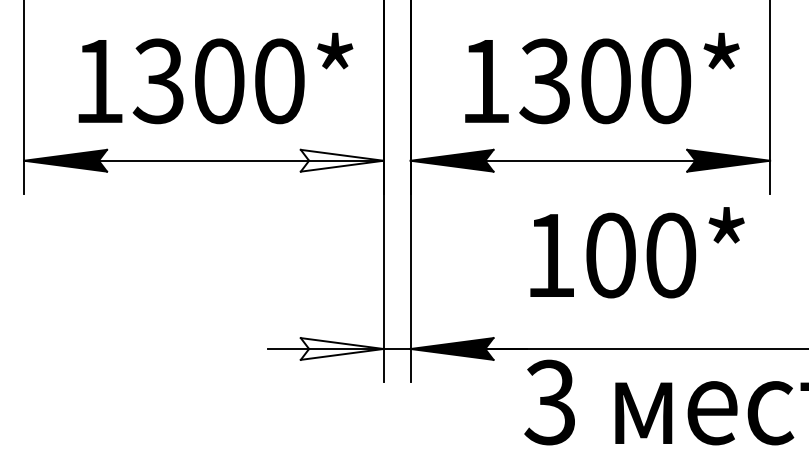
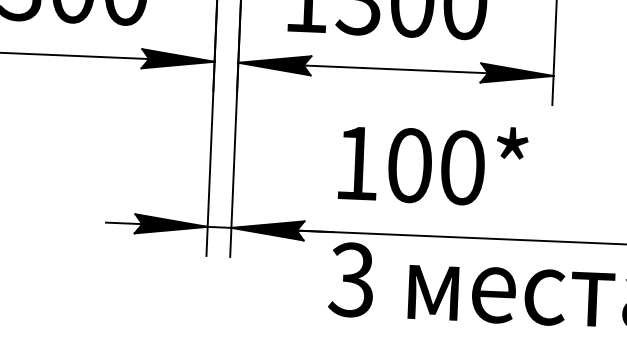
fill: (341, 160) -> (177, 60), added
text: (637, 252) -> (433, 163), moved
fill: (341, 348) -> (170, 224), added

